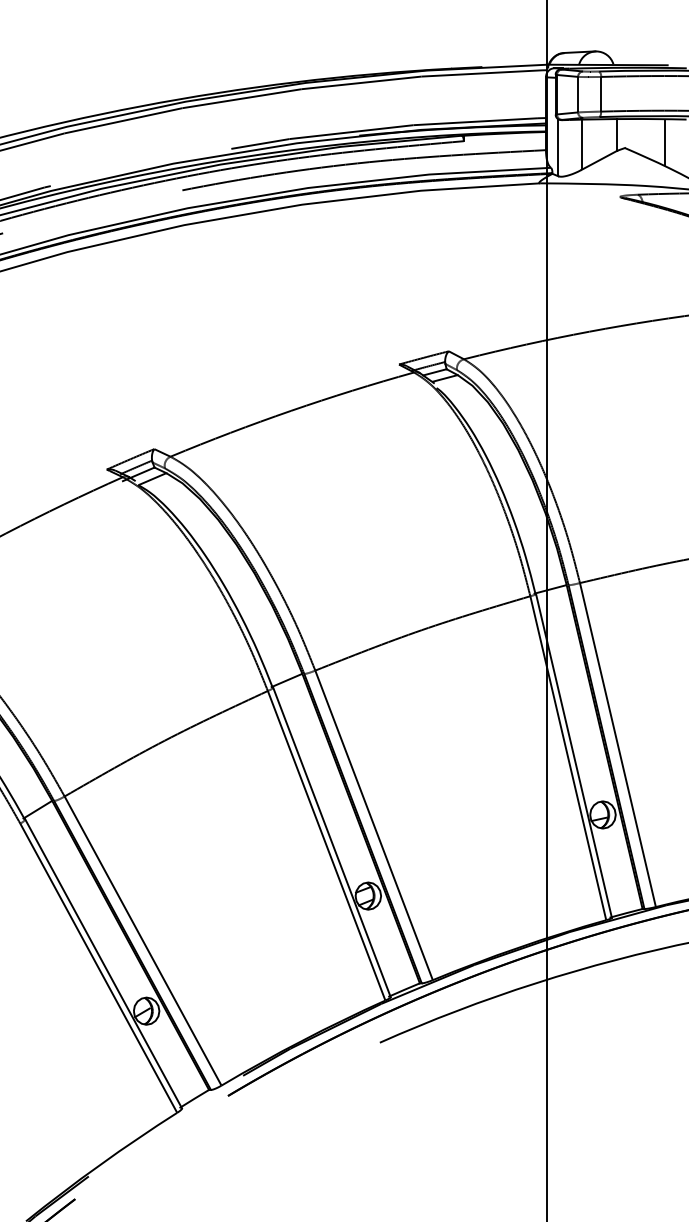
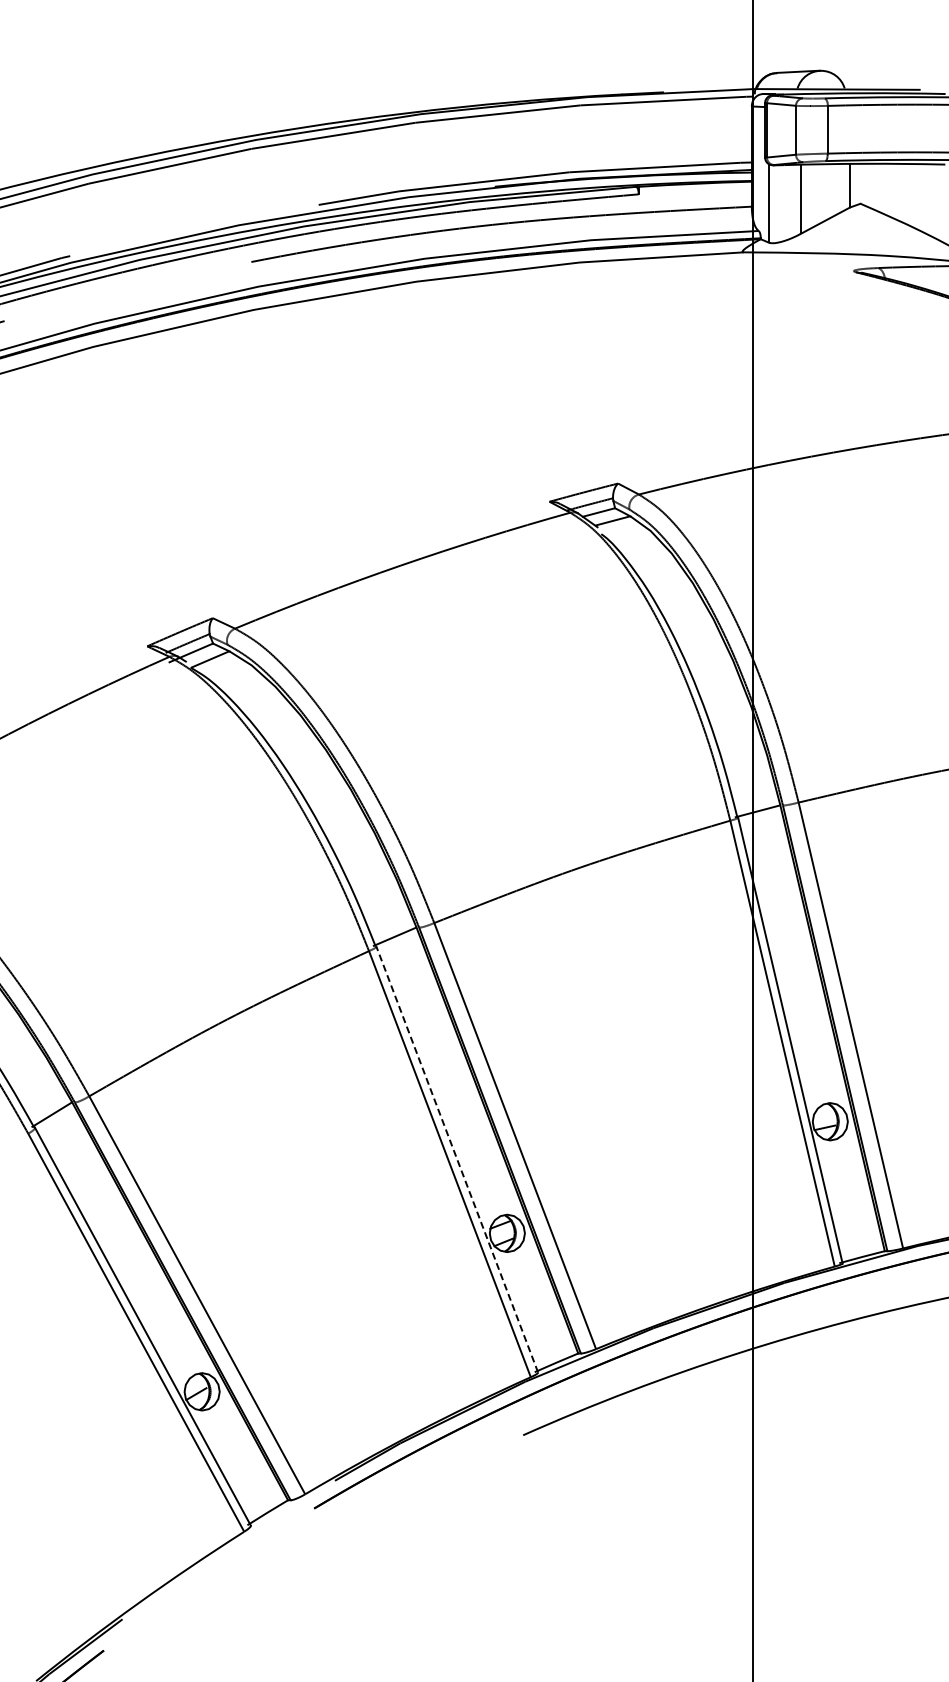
line: (664, 142) -> (915, 196), removed
line: (332, 842) -> (457, 1159), solid -> dashed

